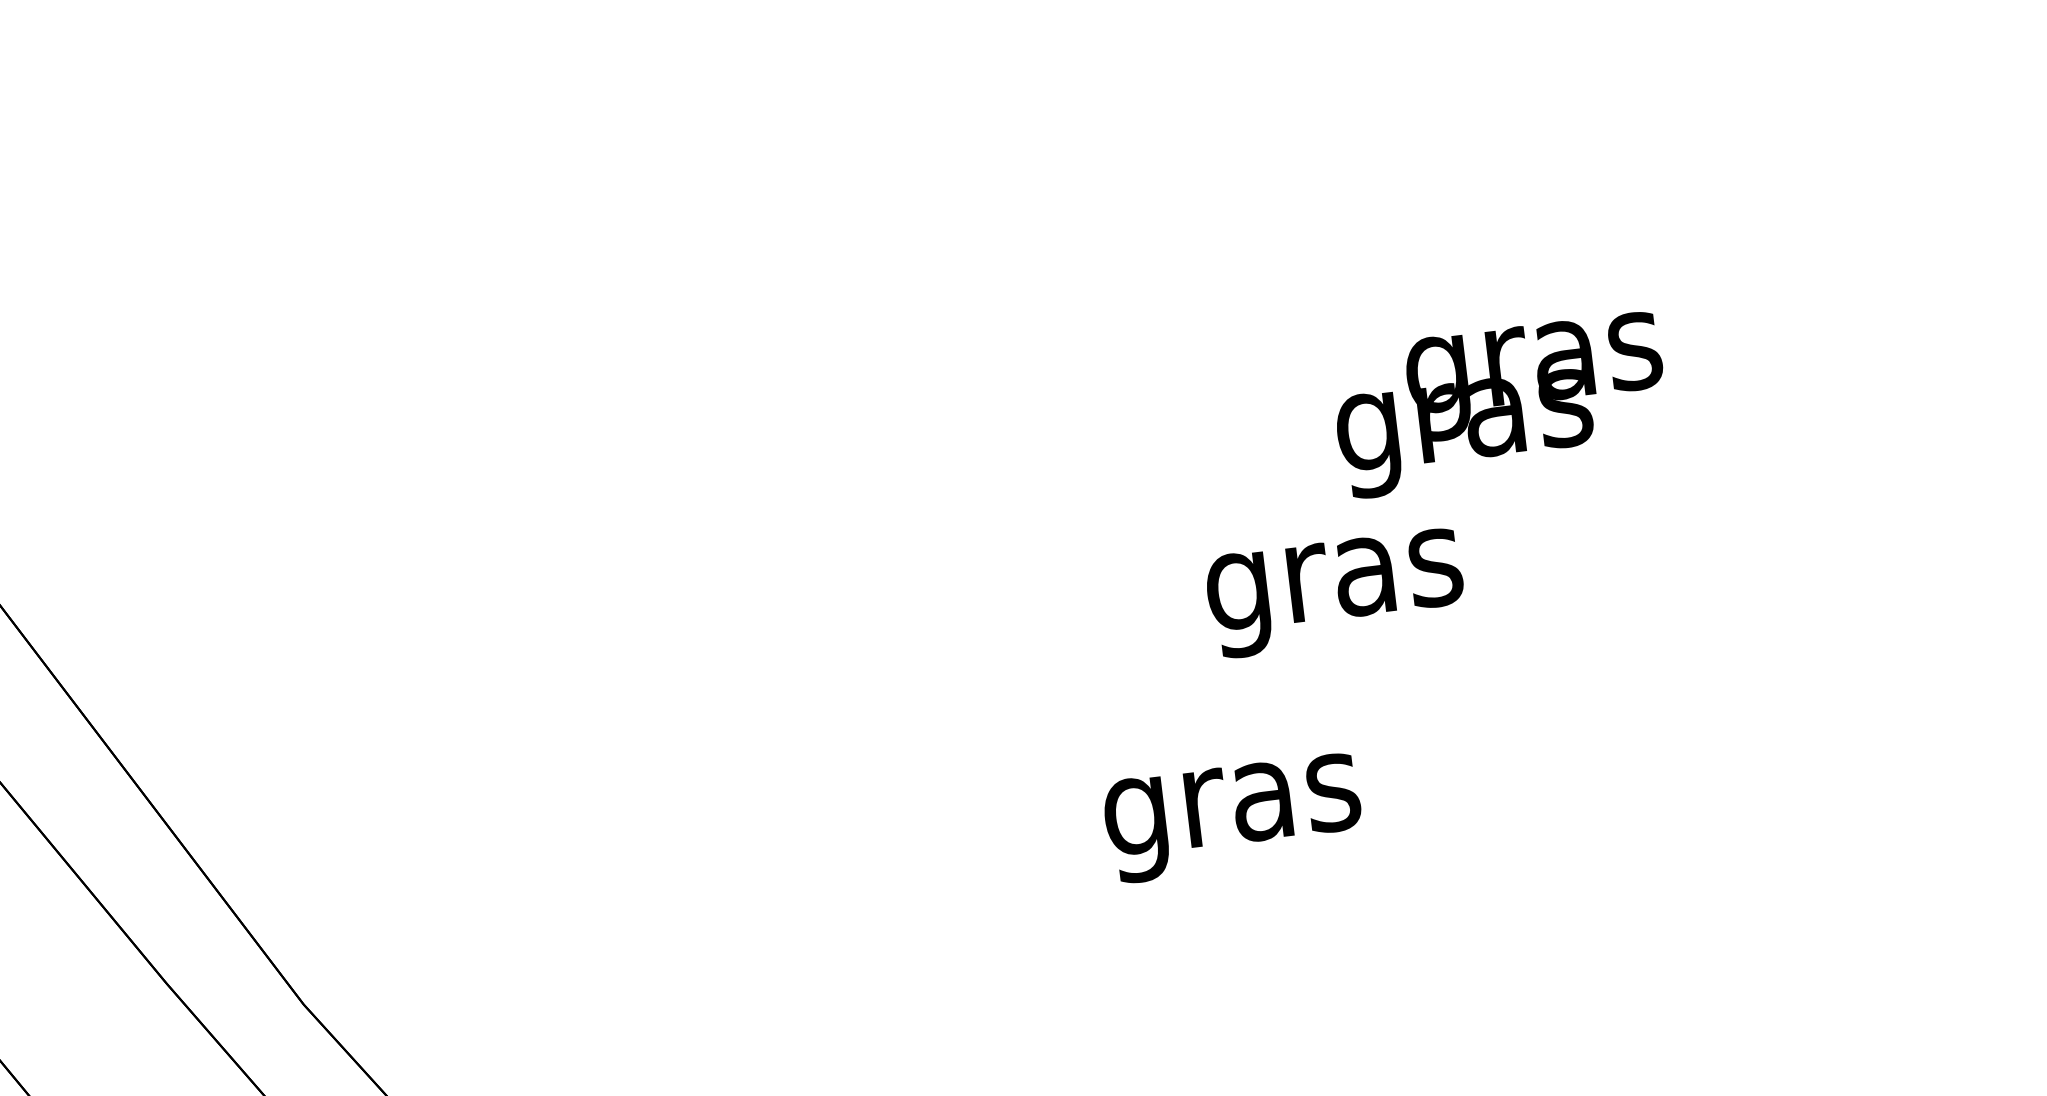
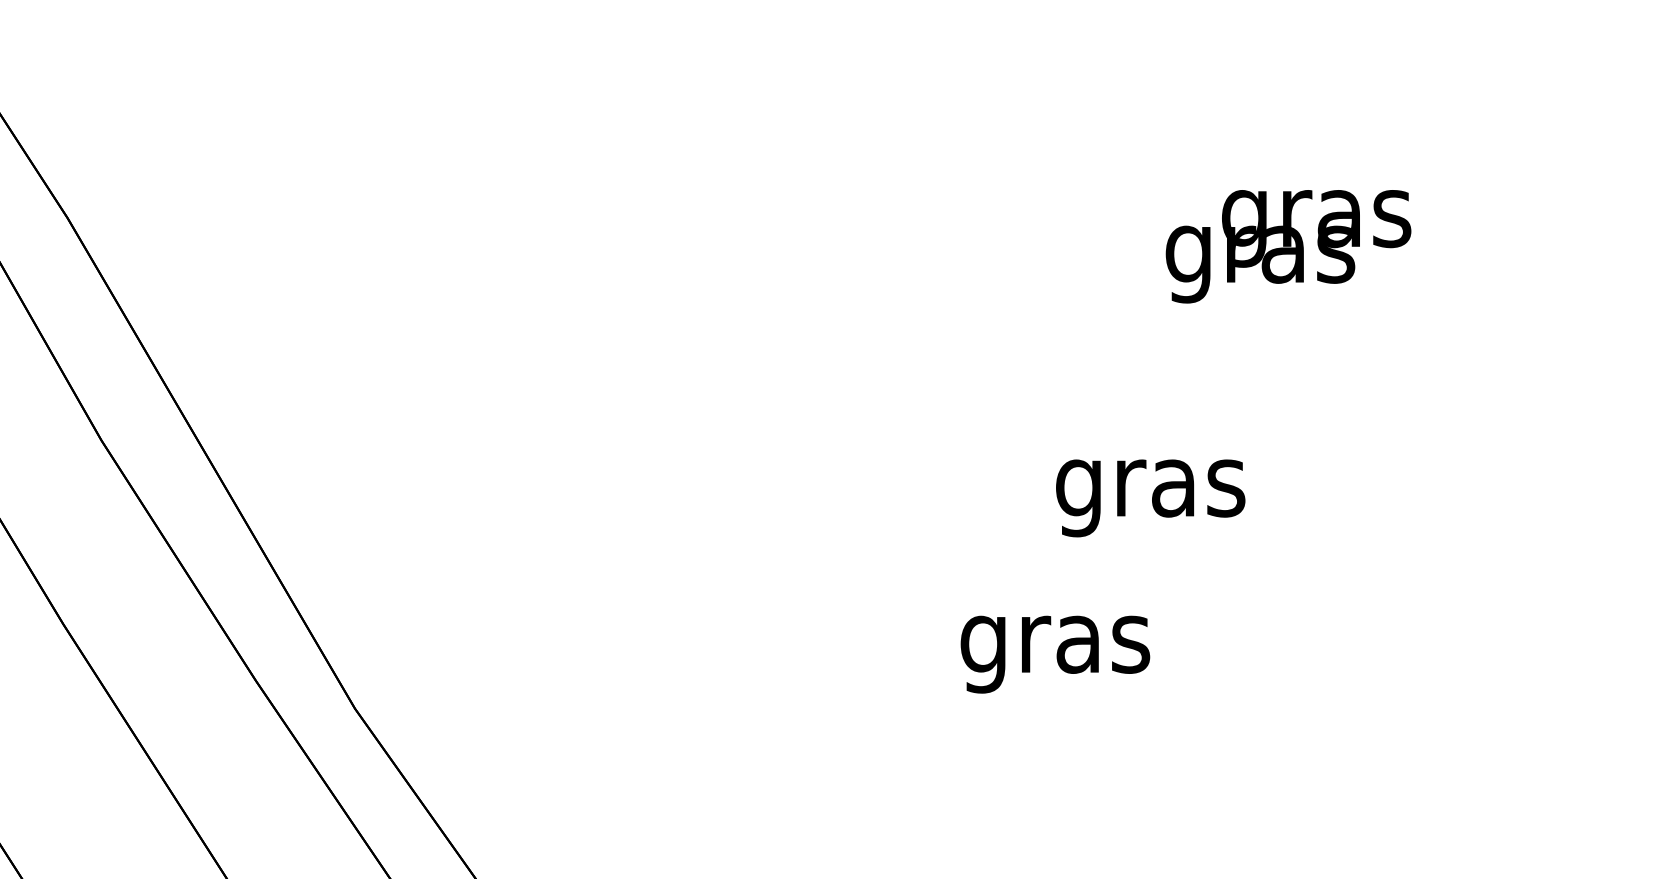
text: (1500, 405) -> (1288, 246), moved

